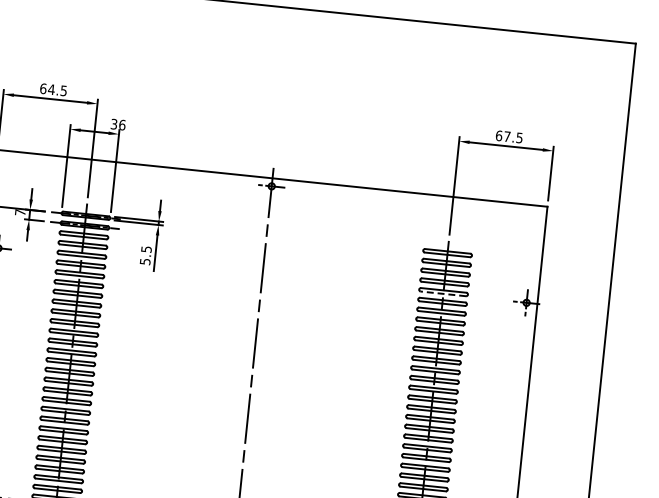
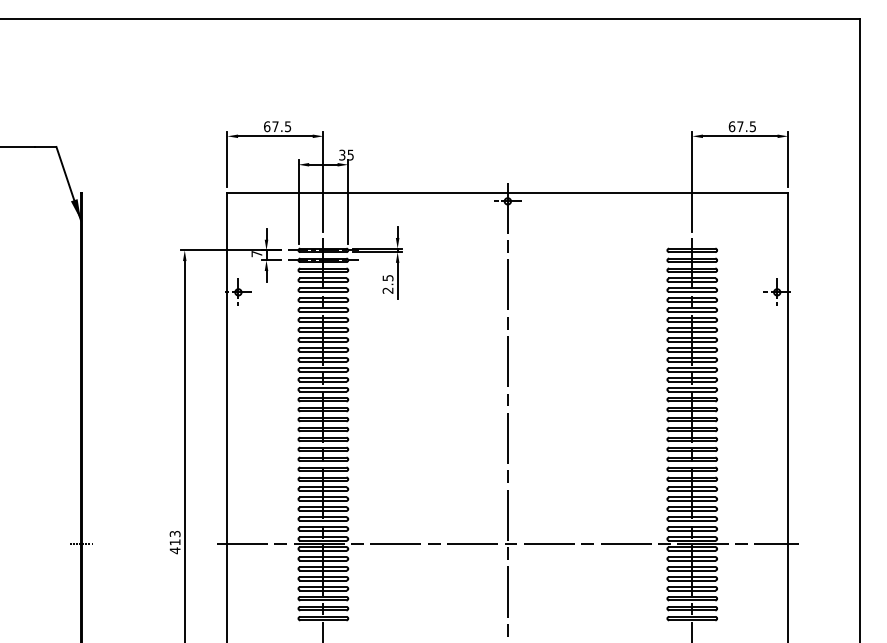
text: (51, 89) -> (275, 126), 64.5 -> 67.5
text: (122, 124) -> (350, 154), 36 -> 35
text: (144, 261) -> (387, 290), 5.5 -> 2.5
line: (442, 294) -> (691, 292), dashed -> solid

